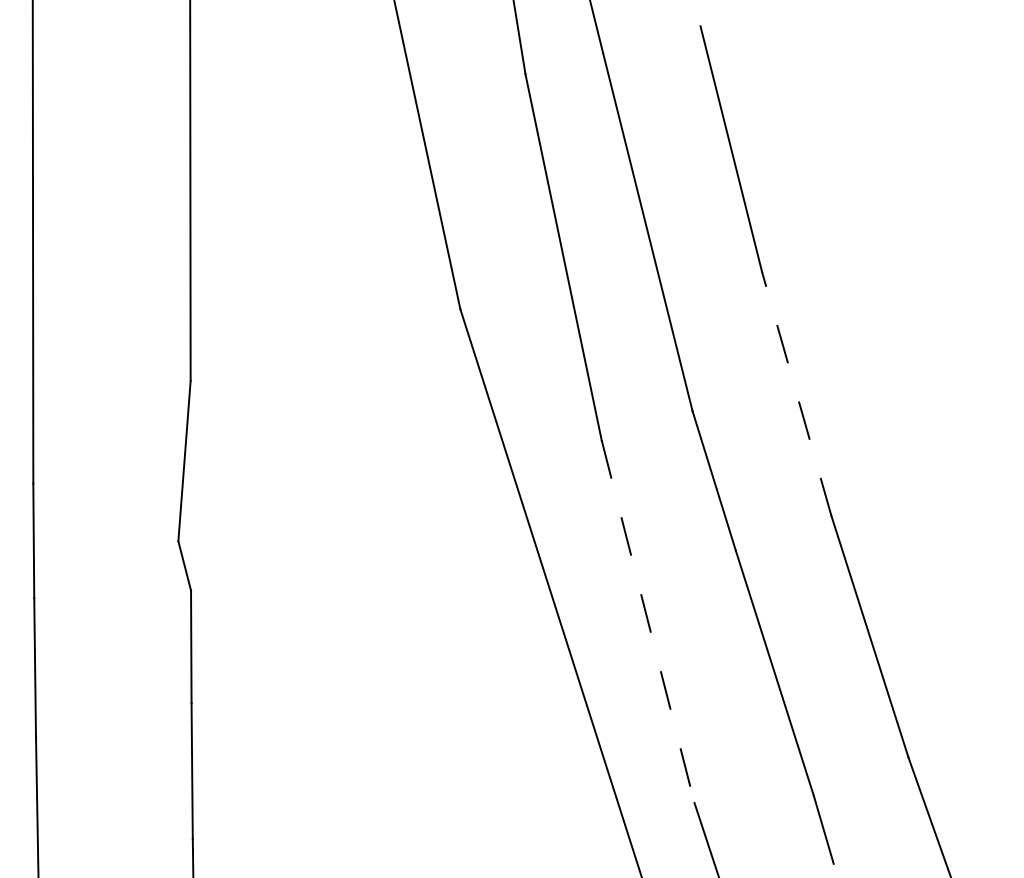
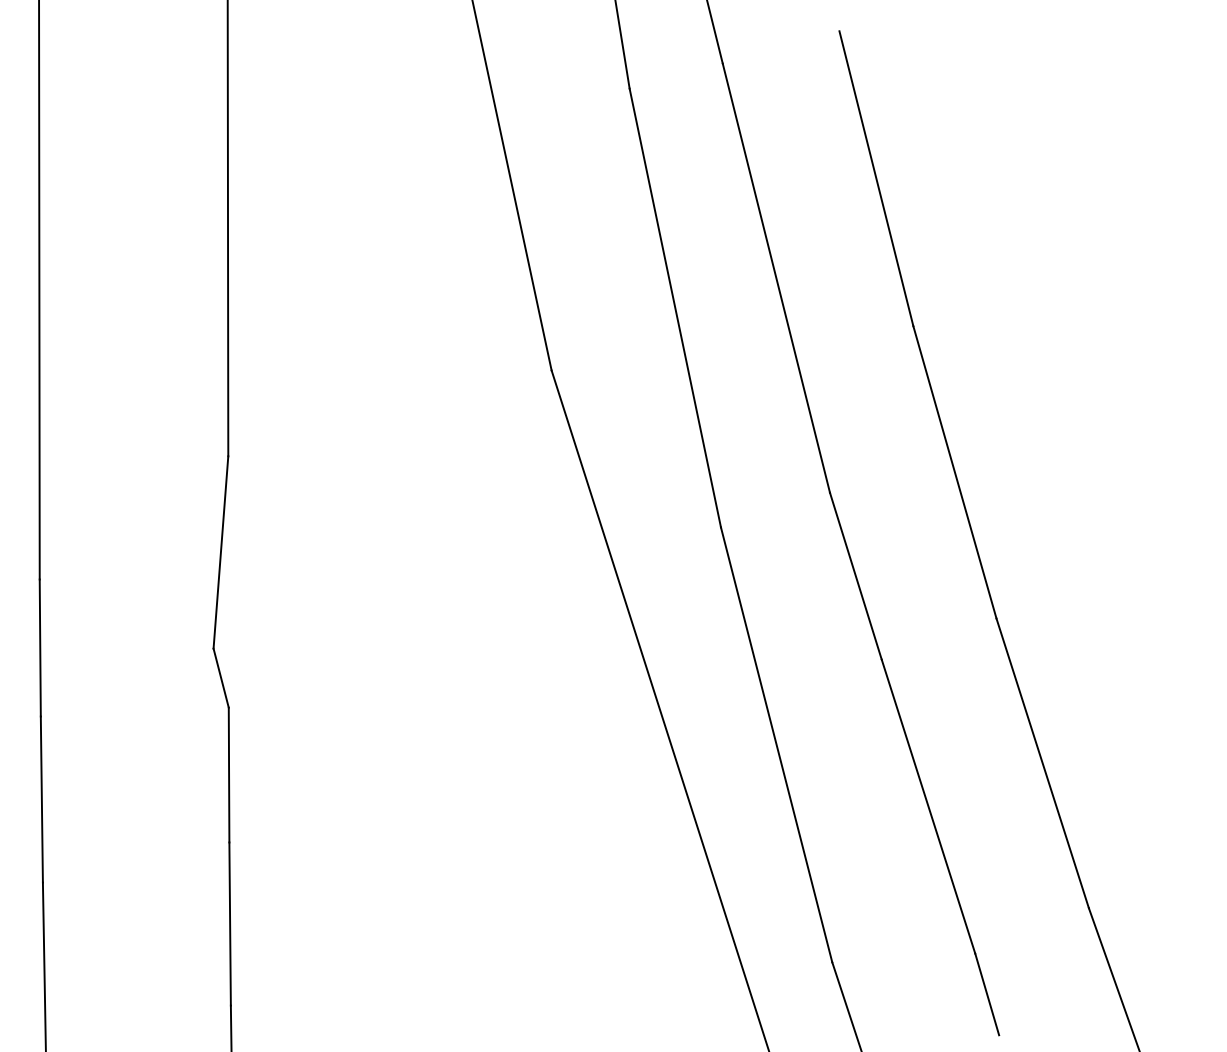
line: (796, 394) -> (954, 472), dashed -> solid
line: (648, 622) -> (777, 745), dashed -> solid

